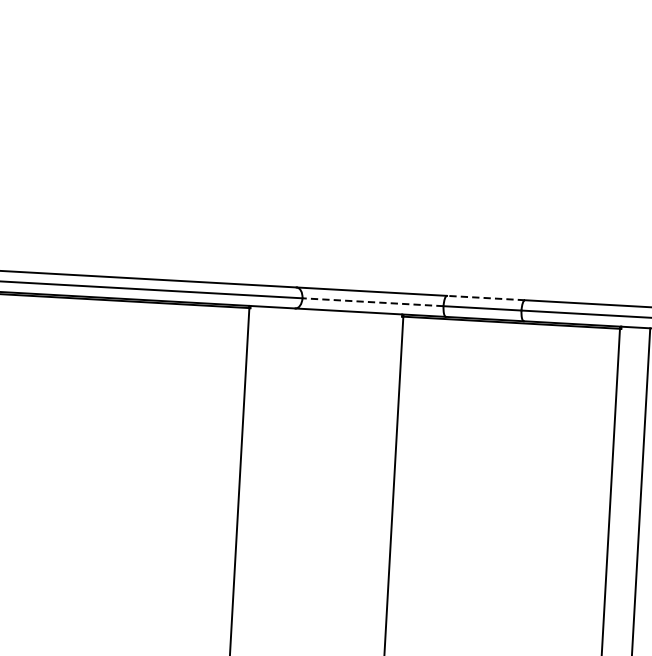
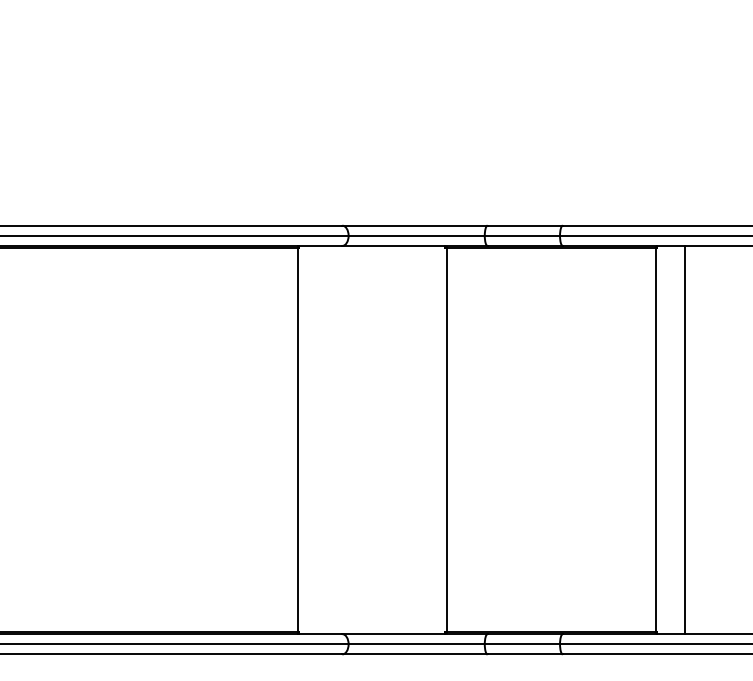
line: (486, 297) -> (525, 225), dashed -> solid
line: (372, 301) -> (416, 235), dashed -> solid

